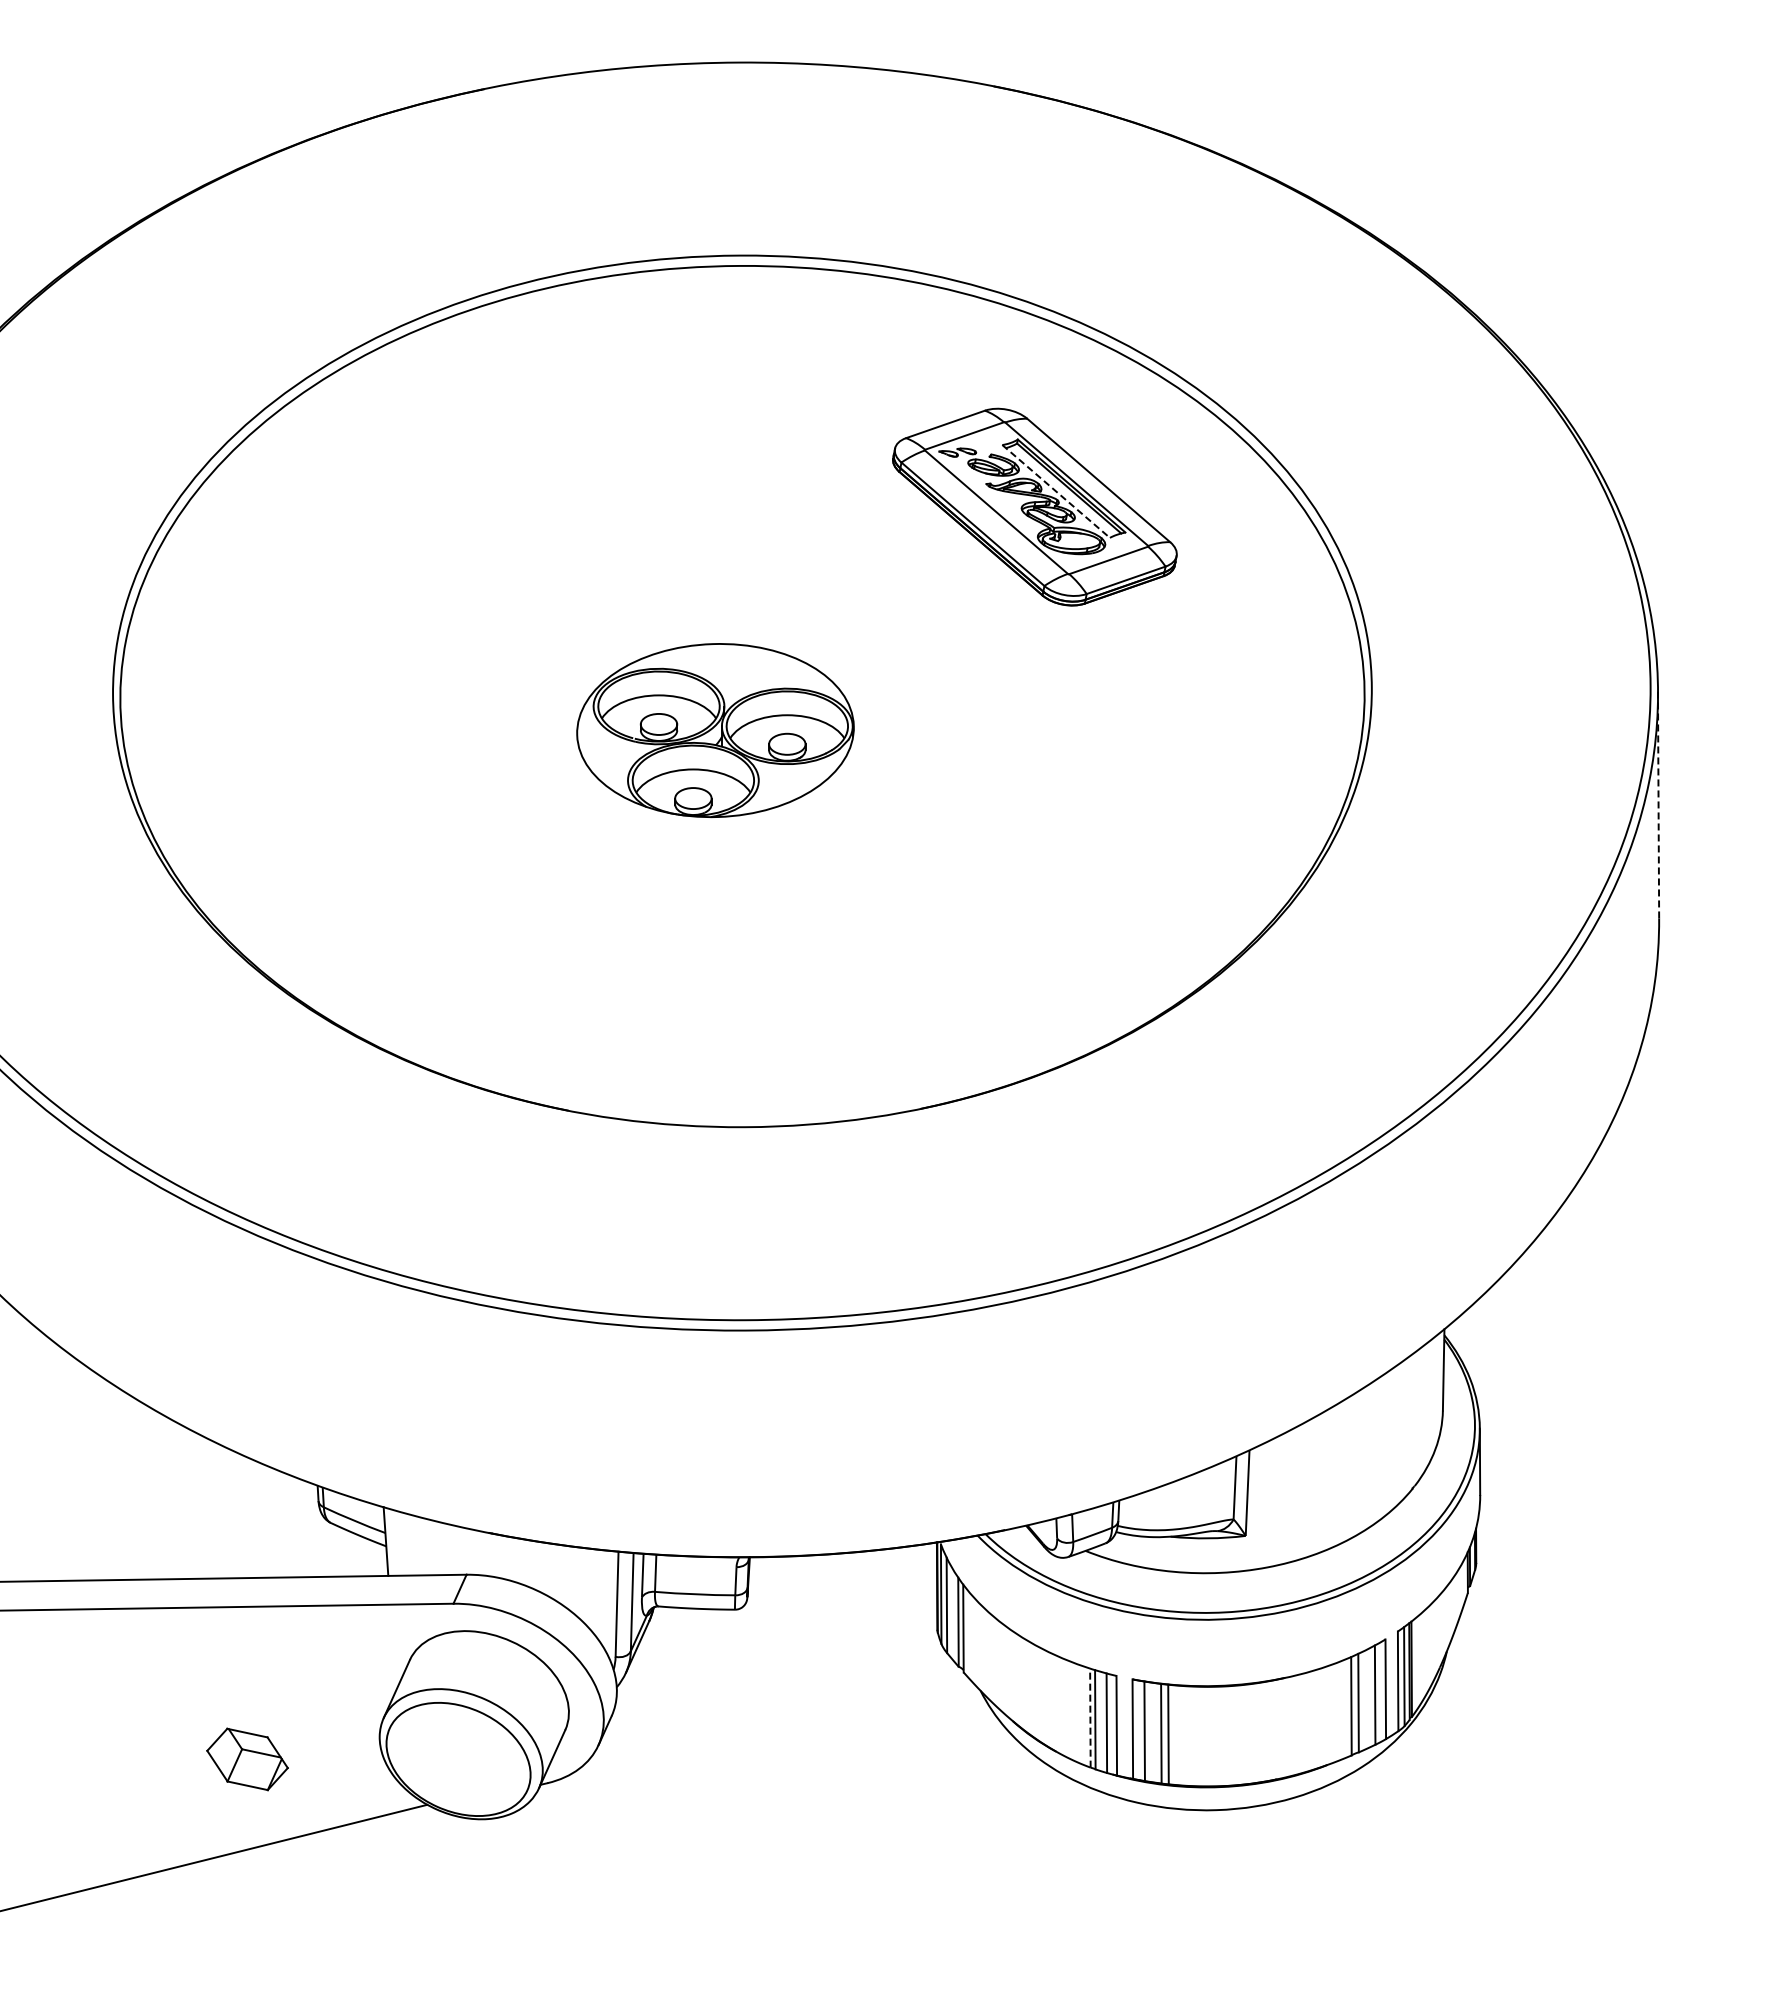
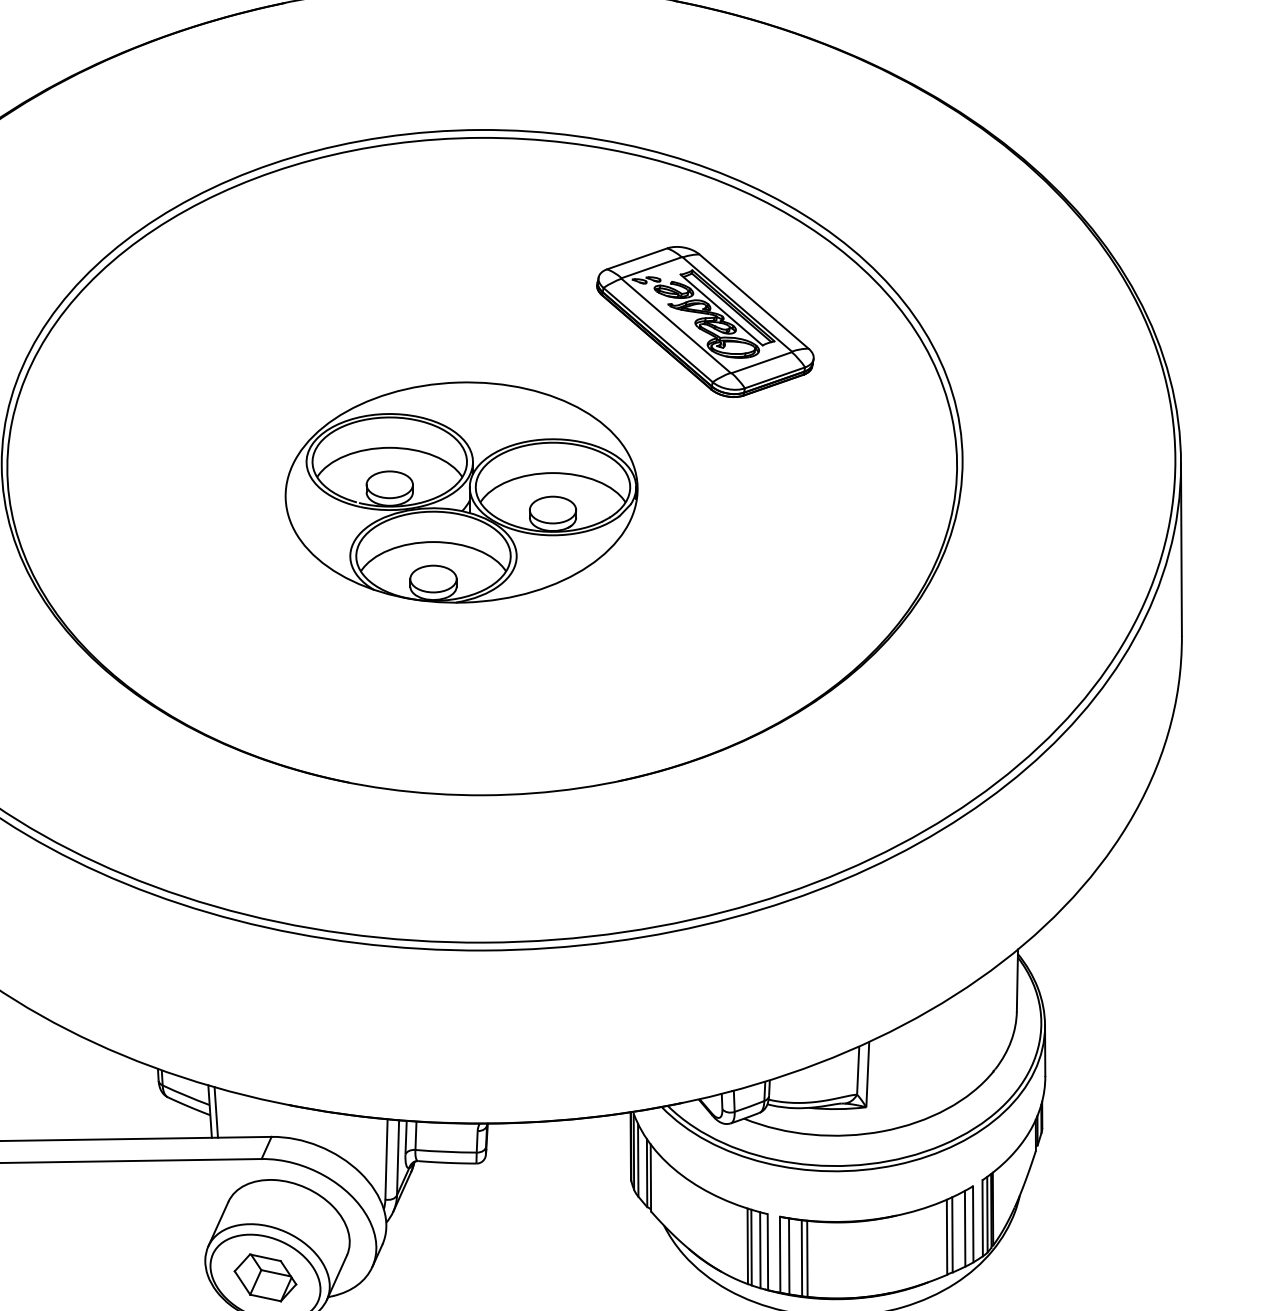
line: (1056, 491) -> (721, 310), dashed -> solid
part: (715, 730) -> (461, 492), size x1.67
line: (1658, 804) -> (1181, 548), dashed -> solid
line: (393, 1542) -> (215, 1112), added
line: (1090, 1718) -> (747, 1246), dashed -> solid
part: (247, 1759) -> (265, 1277), moved

